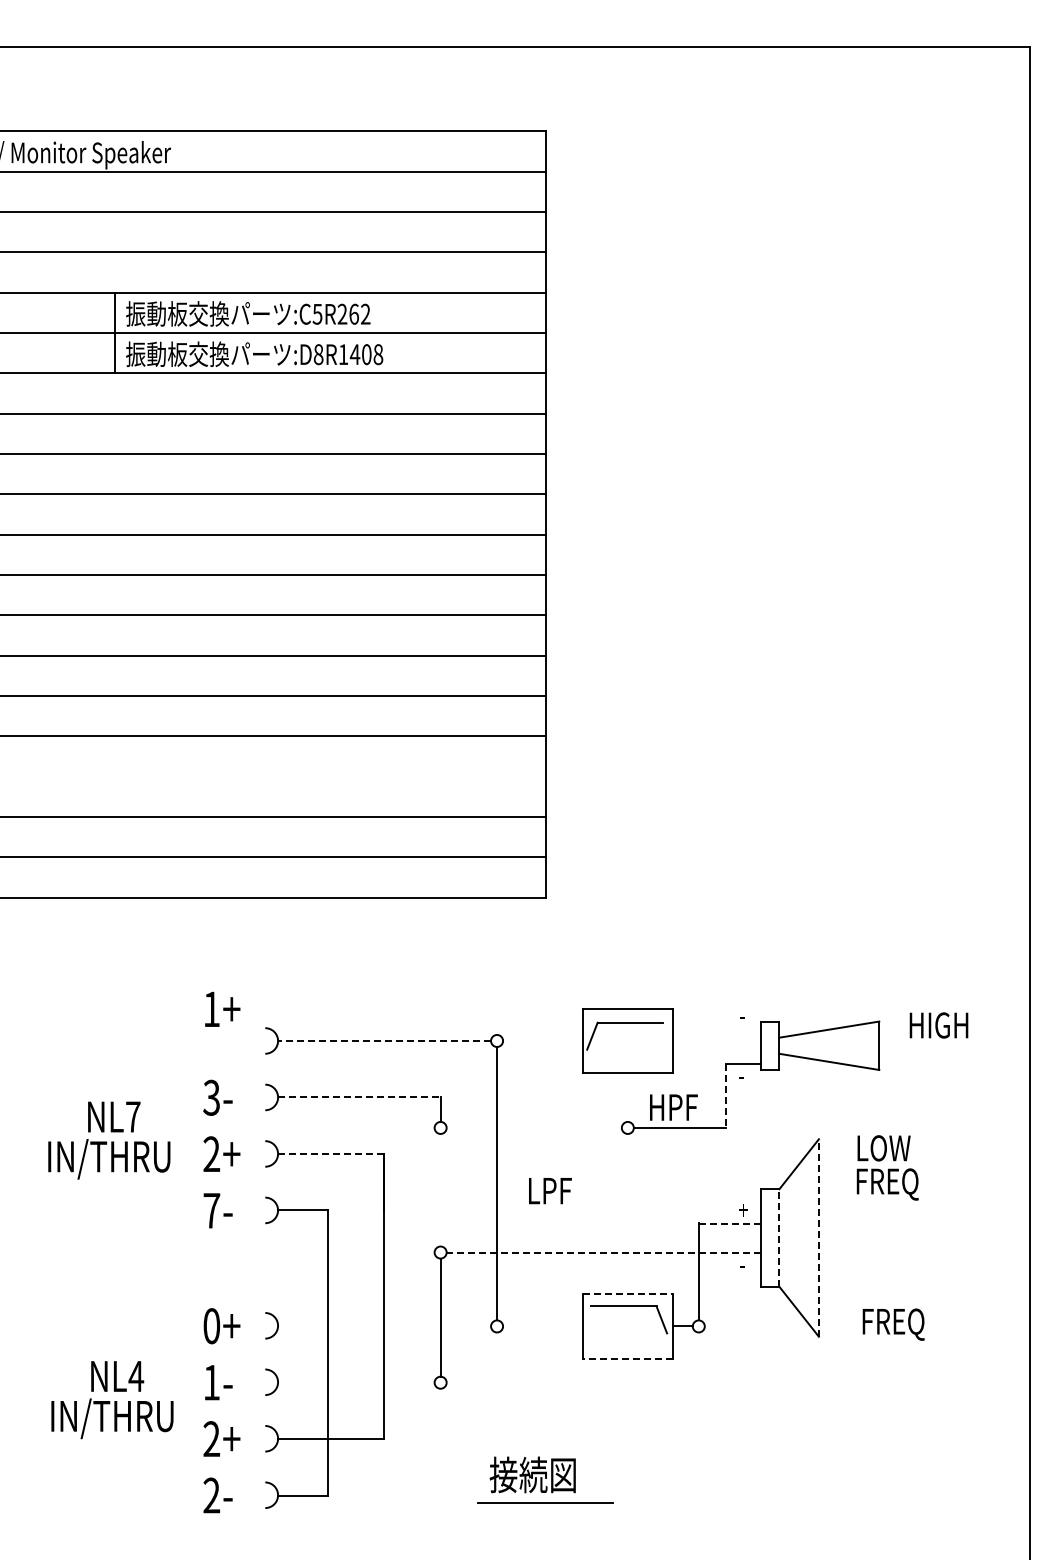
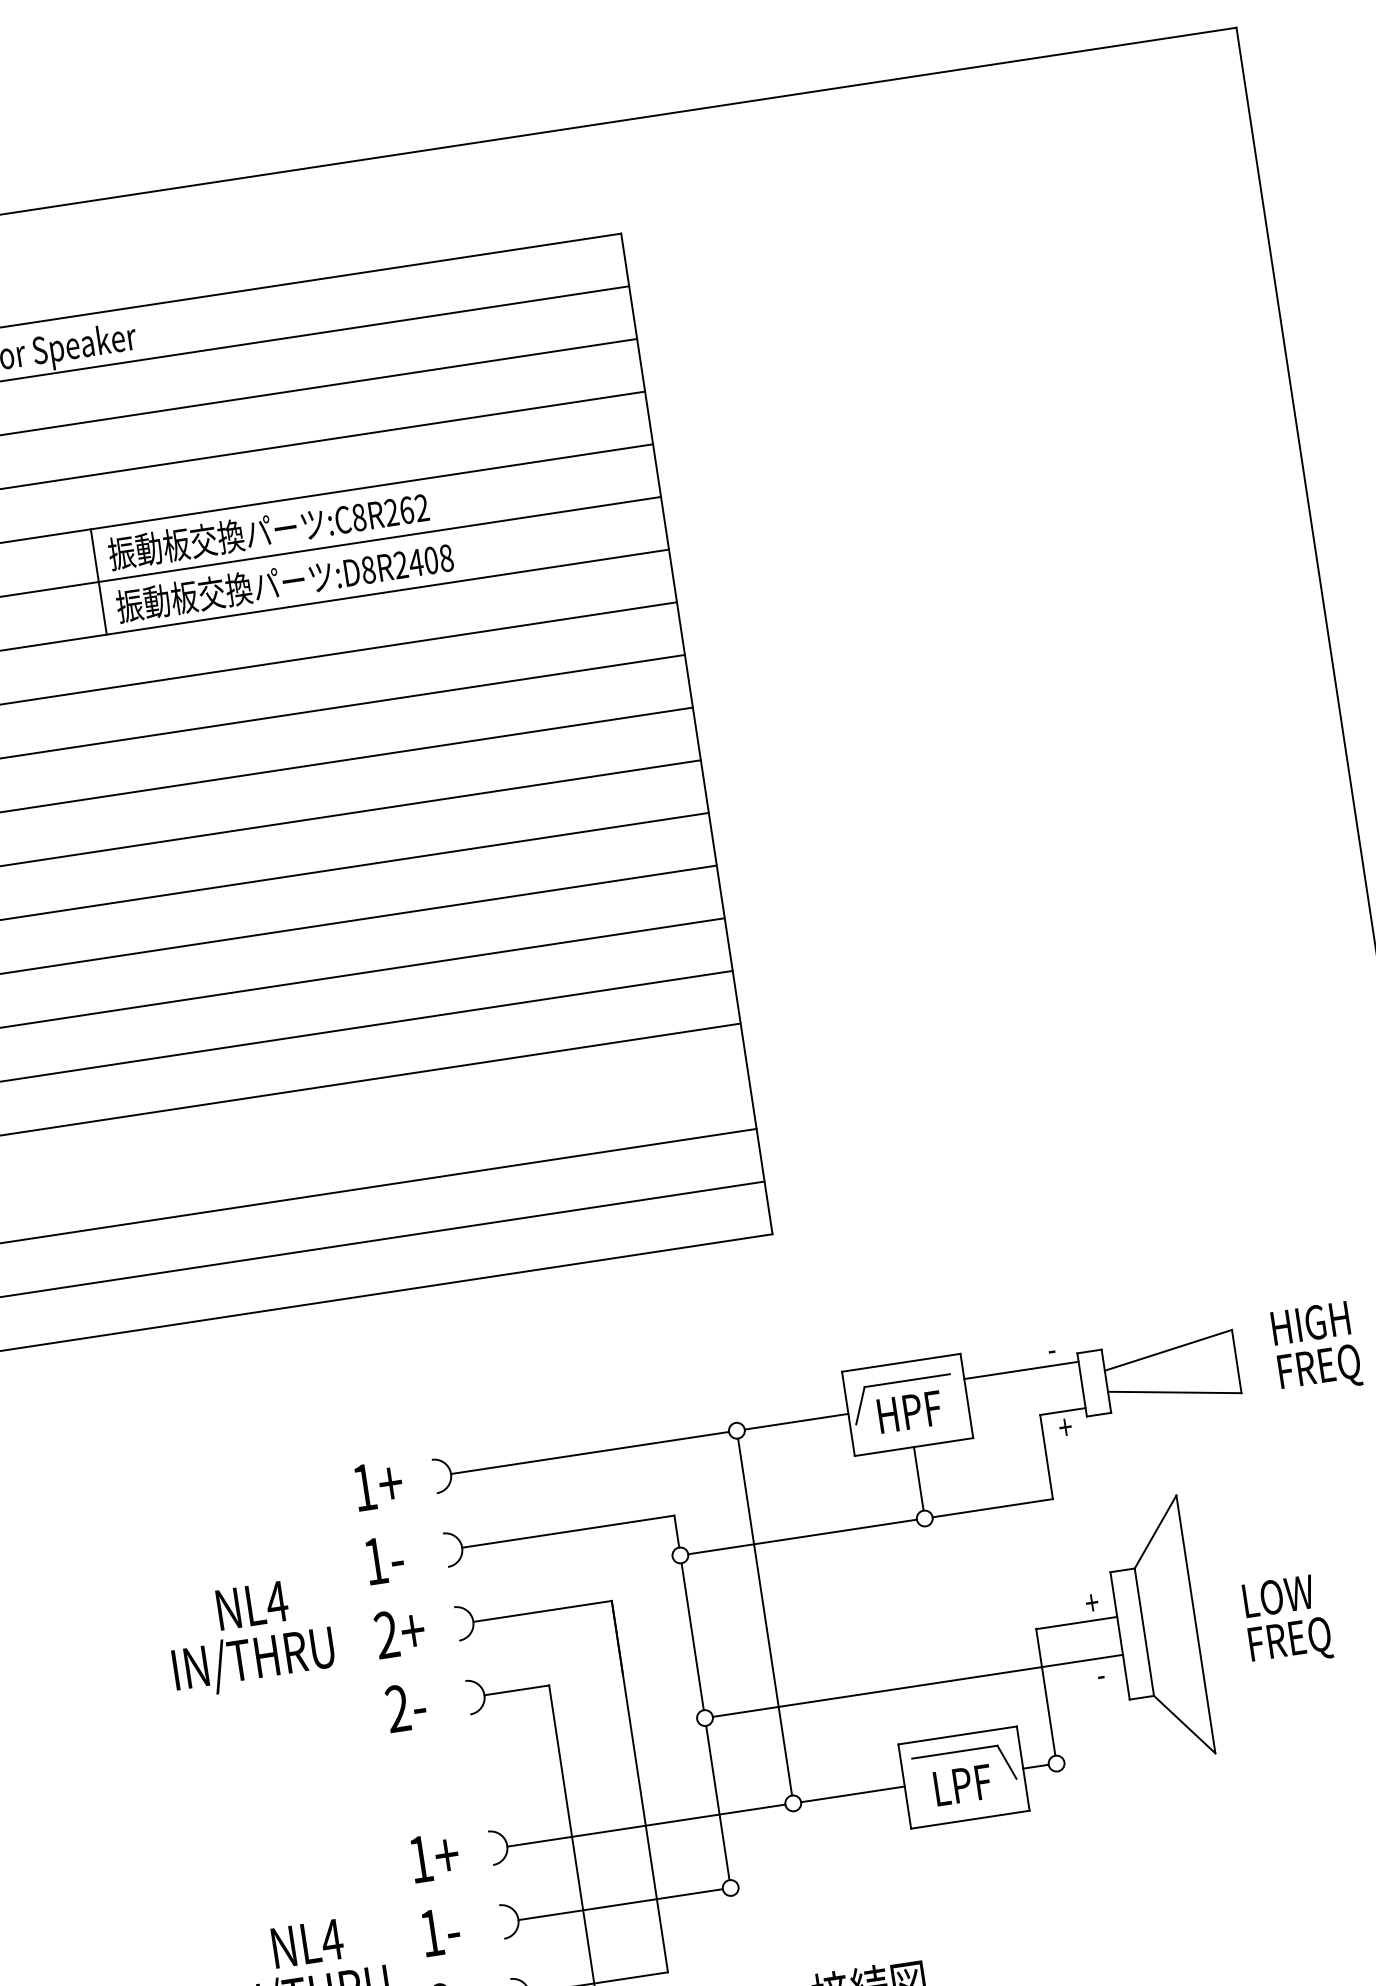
text: (317, 313) -> (358, 516), :C5R262 -> :C8R262
text: (343, 354) -> (400, 564), :D8R1408 -> :D8R2408
text: (222, 1008) -> (378, 1484), moved
line: (716, 1028) -> (1020, 1371), added
line: (384, 1040) -> (589, 1452), dashed -> solid
line: (542, 1040) -> (796, 1421), added
text: (743, 1075) -> (1065, 1427), - -> +
line: (726, 1096) -> (1047, 1457), dashed -> solid
text: (211, 1097) -> (375, 1560), 3- -> 1-
line: (359, 1097) -> (568, 1531), dashed -> solid
line: (627, 1097) -> (918, 1478), added
text: (673, 1107) -> (909, 1412), moved
text: (132, 1116) -> (275, 1601), NL7 -> NL4
line: (533, 1127) -> (801, 1536), added
line: (331, 1154) -> (543, 1611), dashed -> solid
text: (887, 1167) -> (1286, 1620), moved
line: (440, 1190) -> (692, 1637), added
text: (550, 1191) -> (963, 1785), moved
text: (211, 1210) -> (397, 1708), 7- -> 2-
line: (730, 1223) -> (1077, 1622), dashed -> solid
line: (779, 1238) -> (1144, 1632), dashed -> solid
line: (818, 1238) -> (1195, 1625), dashed -> solid
line: (603, 1252) -> (917, 1685), dashed -> solid
line: (628, 1294) -> (958, 1735), dashed -> solid
text: (893, 1324) -> (1319, 1370), moved
text: (211, 1326) -> (420, 1859), 0+ -> 1+
line: (384, 1326) -> (646, 1825), added
line: (542, 1326) -> (852, 1794), added
line: (627, 1358) -> (969, 1819), dashed -> solid
line: (356, 1382) -> (620, 1904), added

